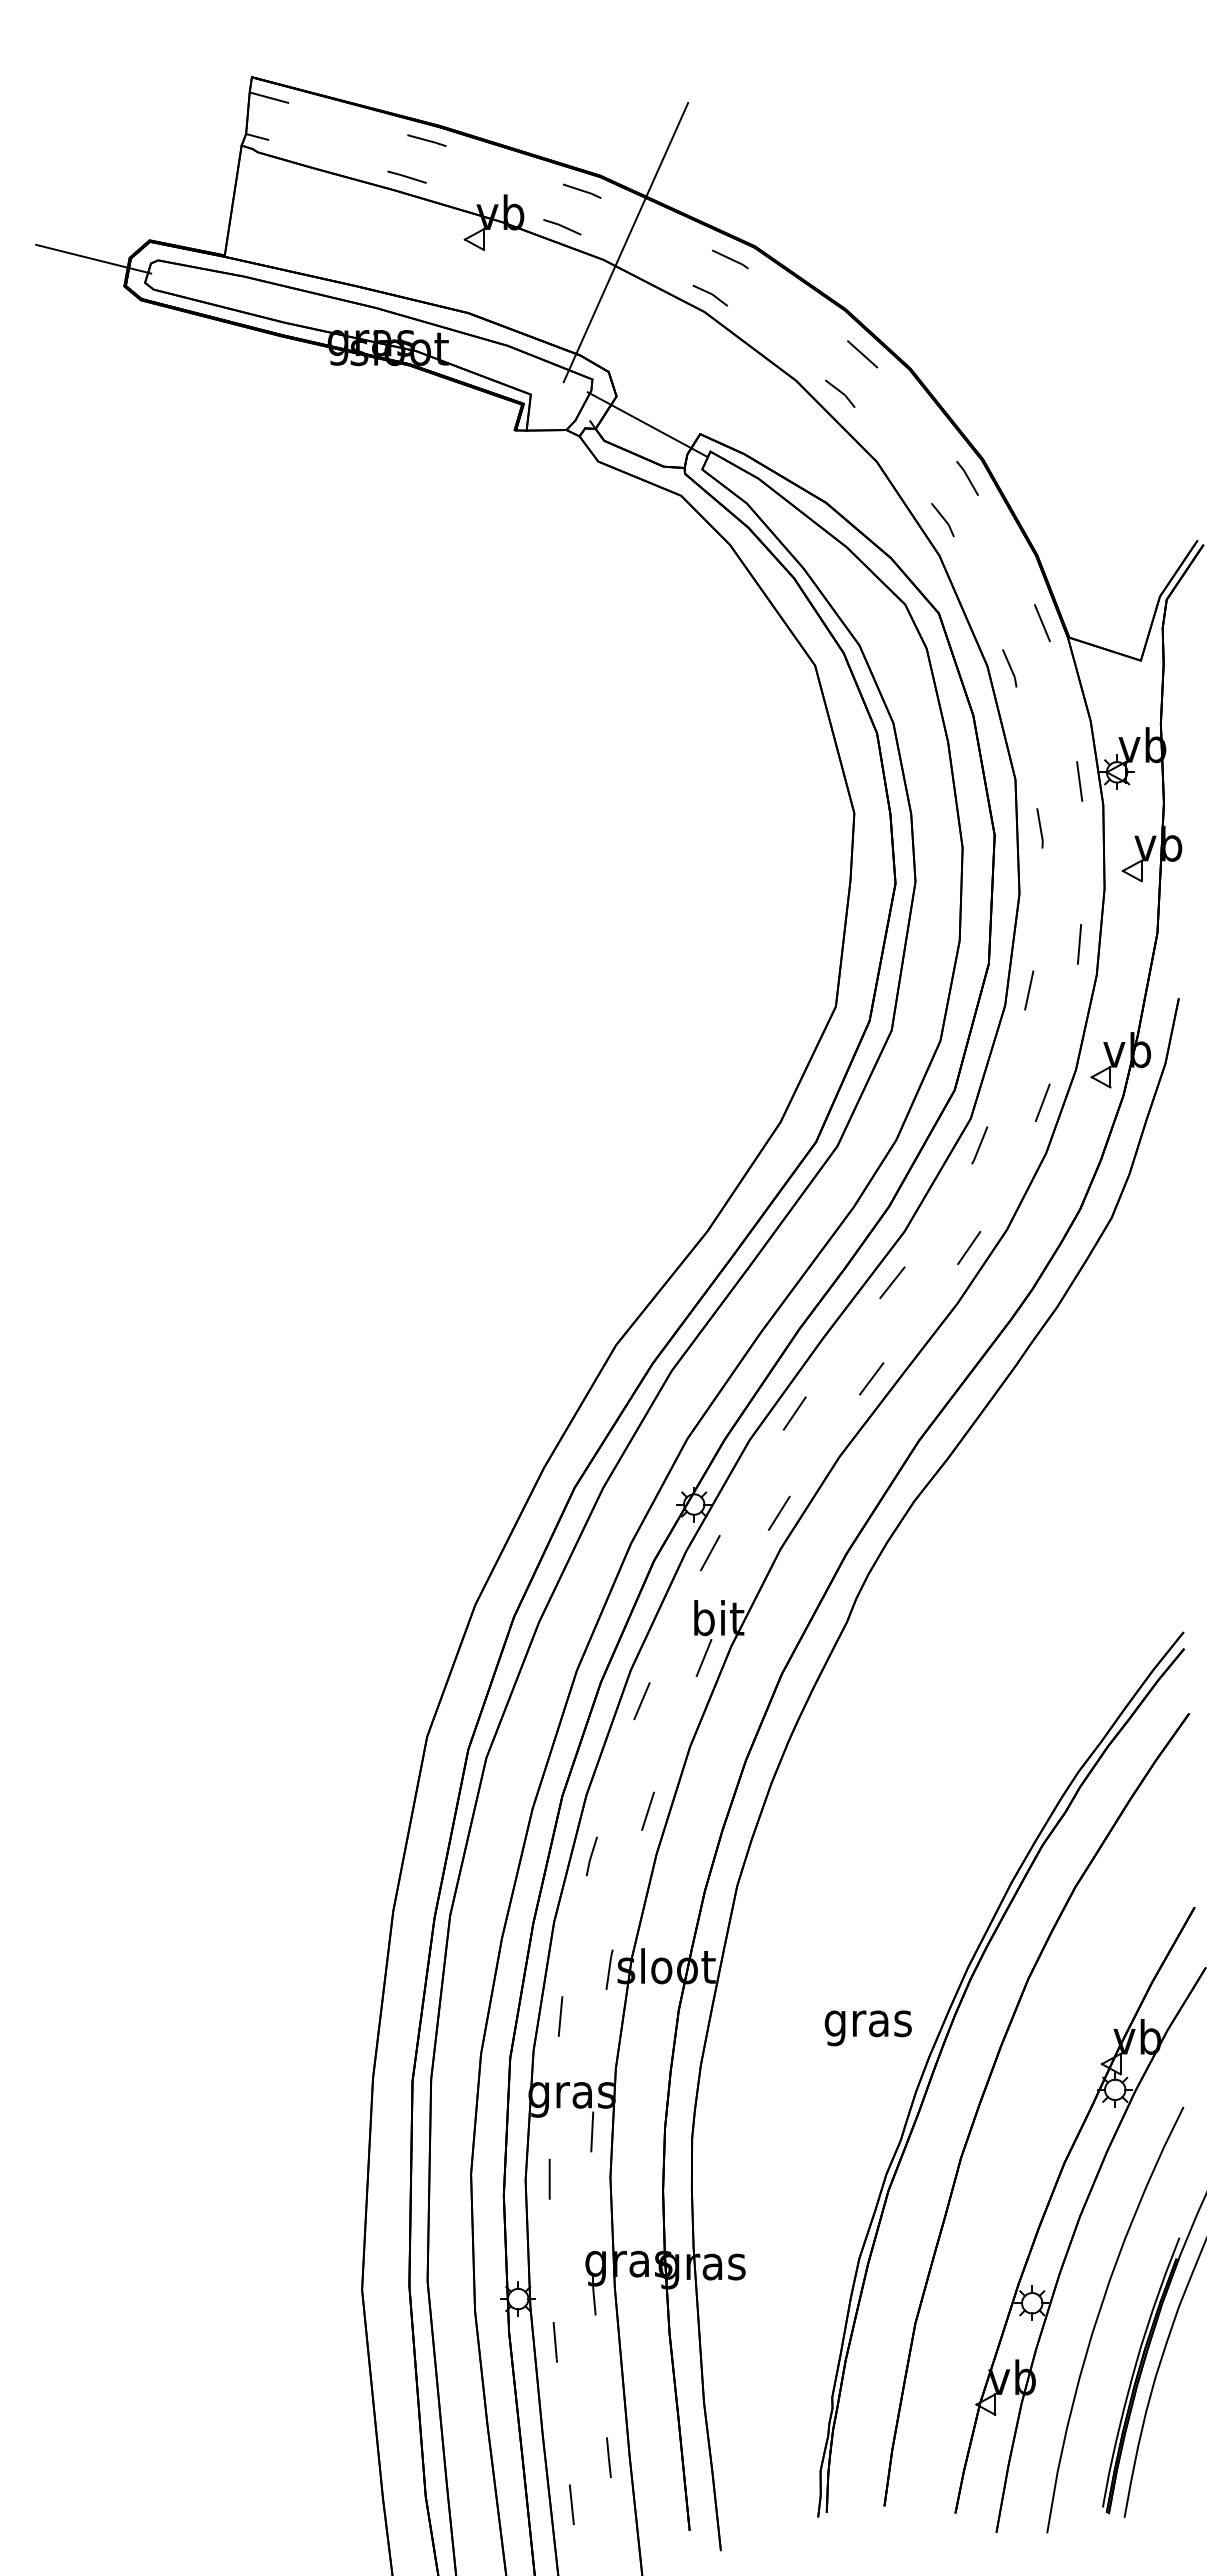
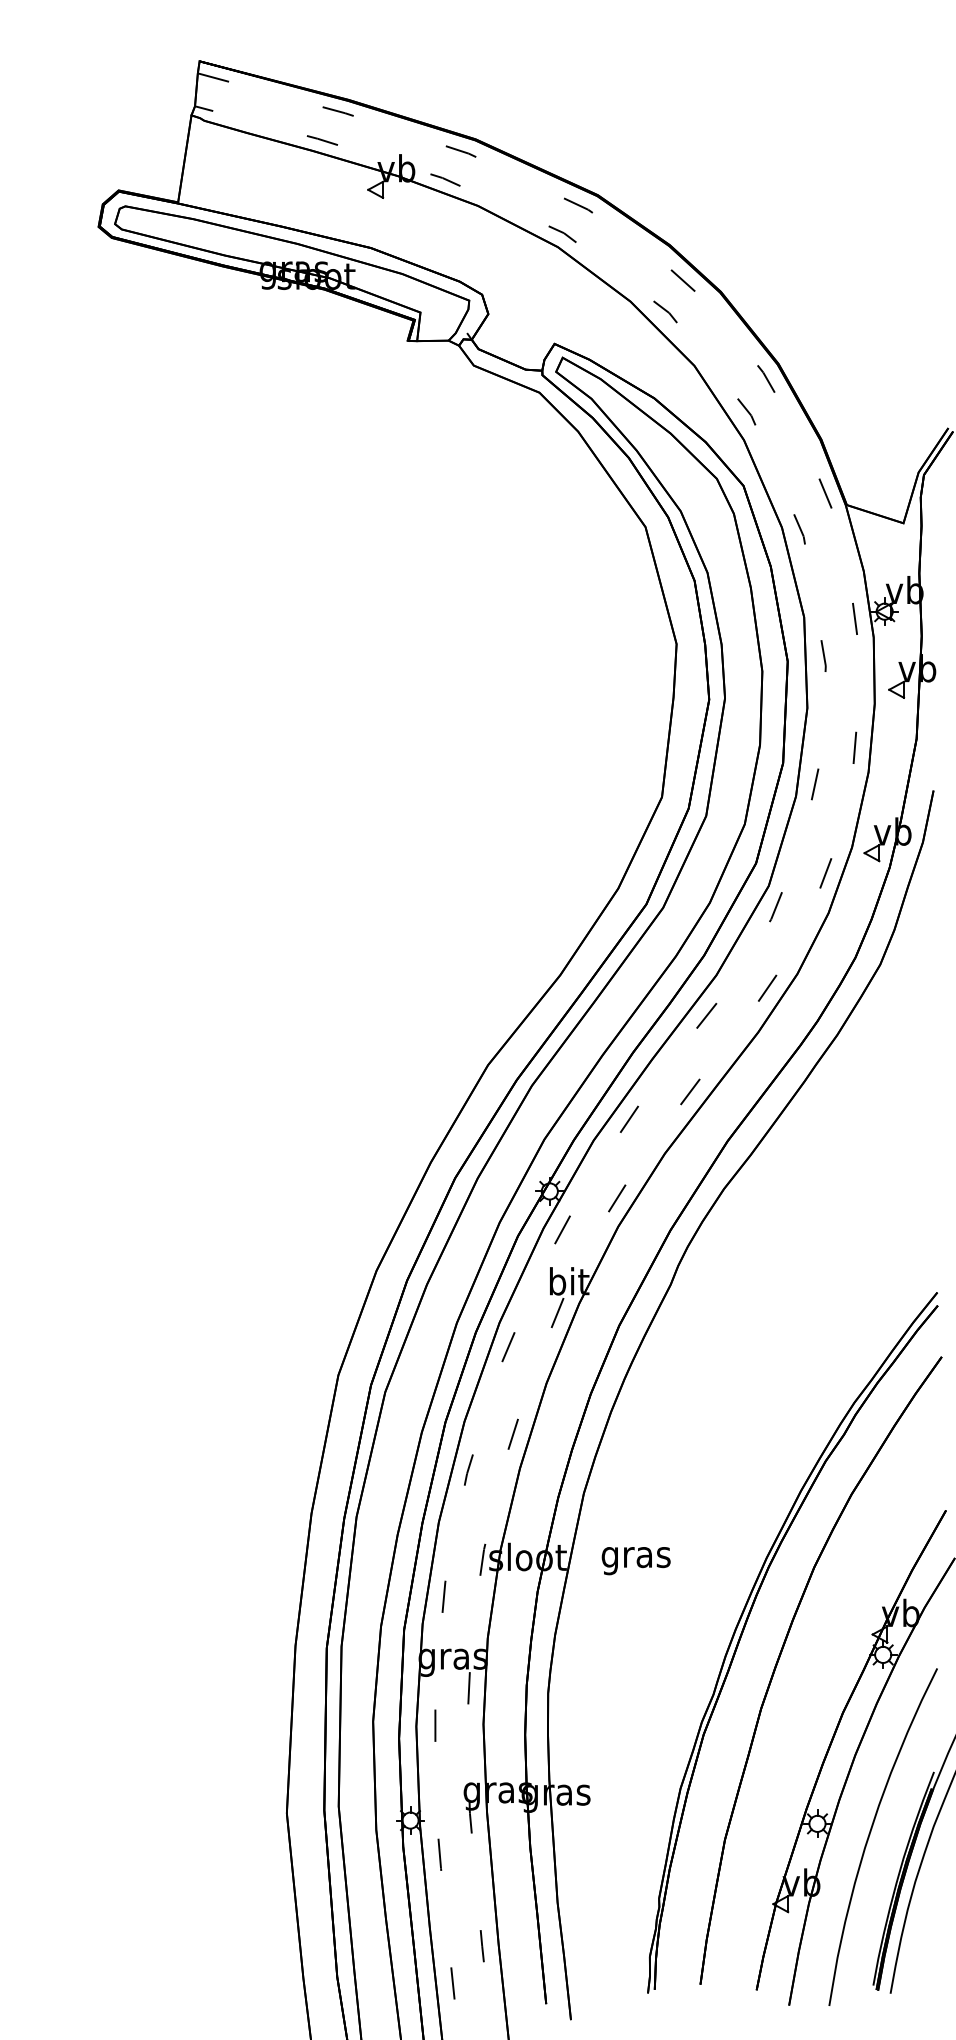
line: (625, 242) -> (495, 192), removed
line: (93, 258) -> (74, 204), removed
line: (647, 424) -> (512, 336), removed
text: (867, 2028) -> (635, 1561), moved

